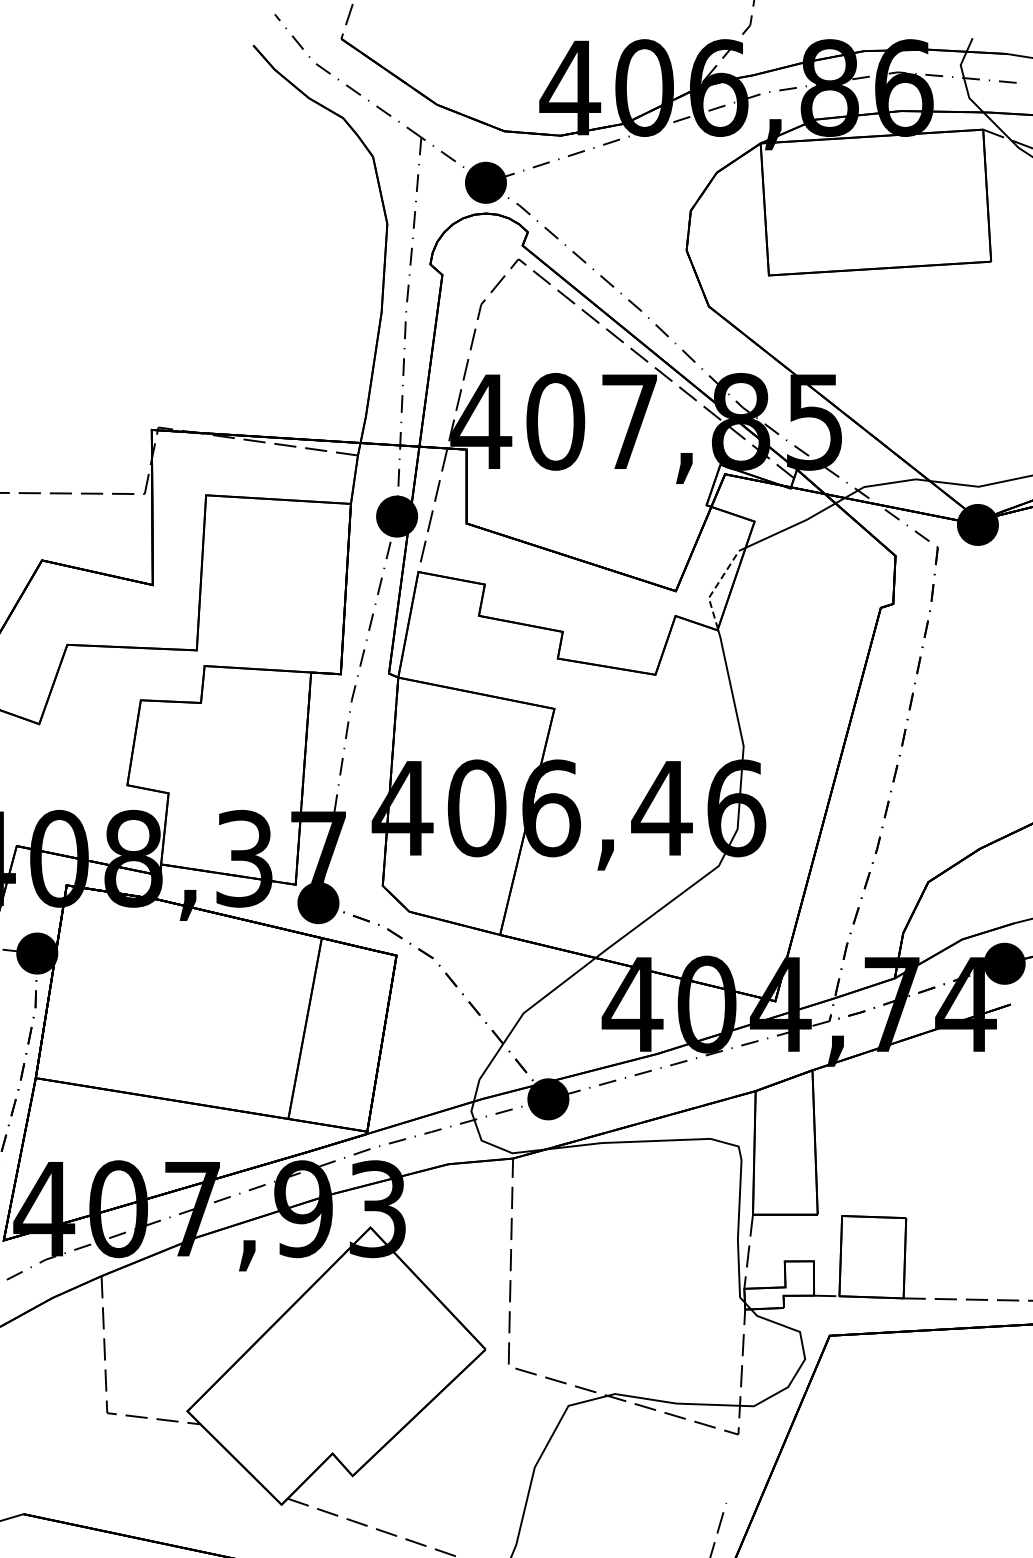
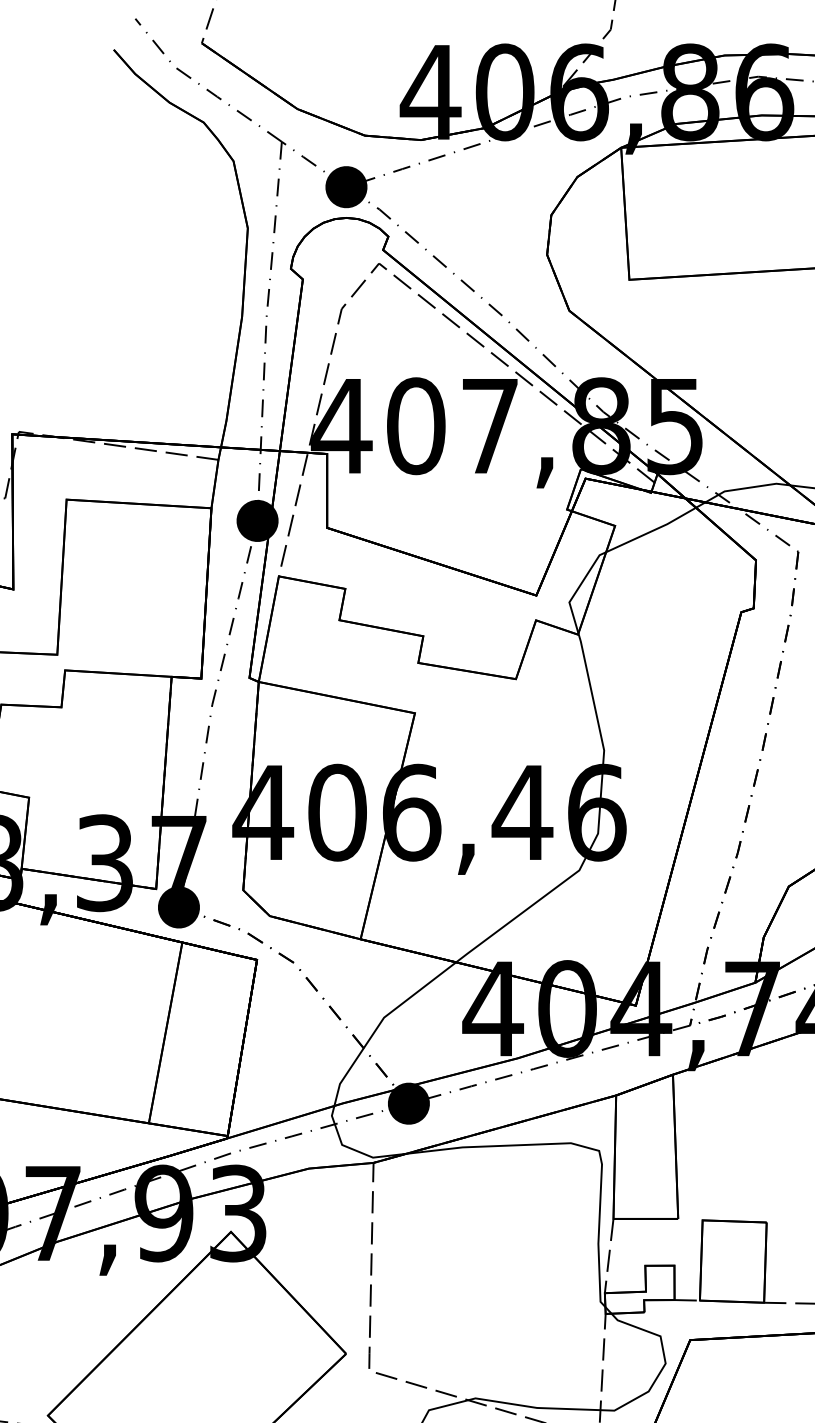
line: (717, 584) -> (578, 588), dashed -> solid

